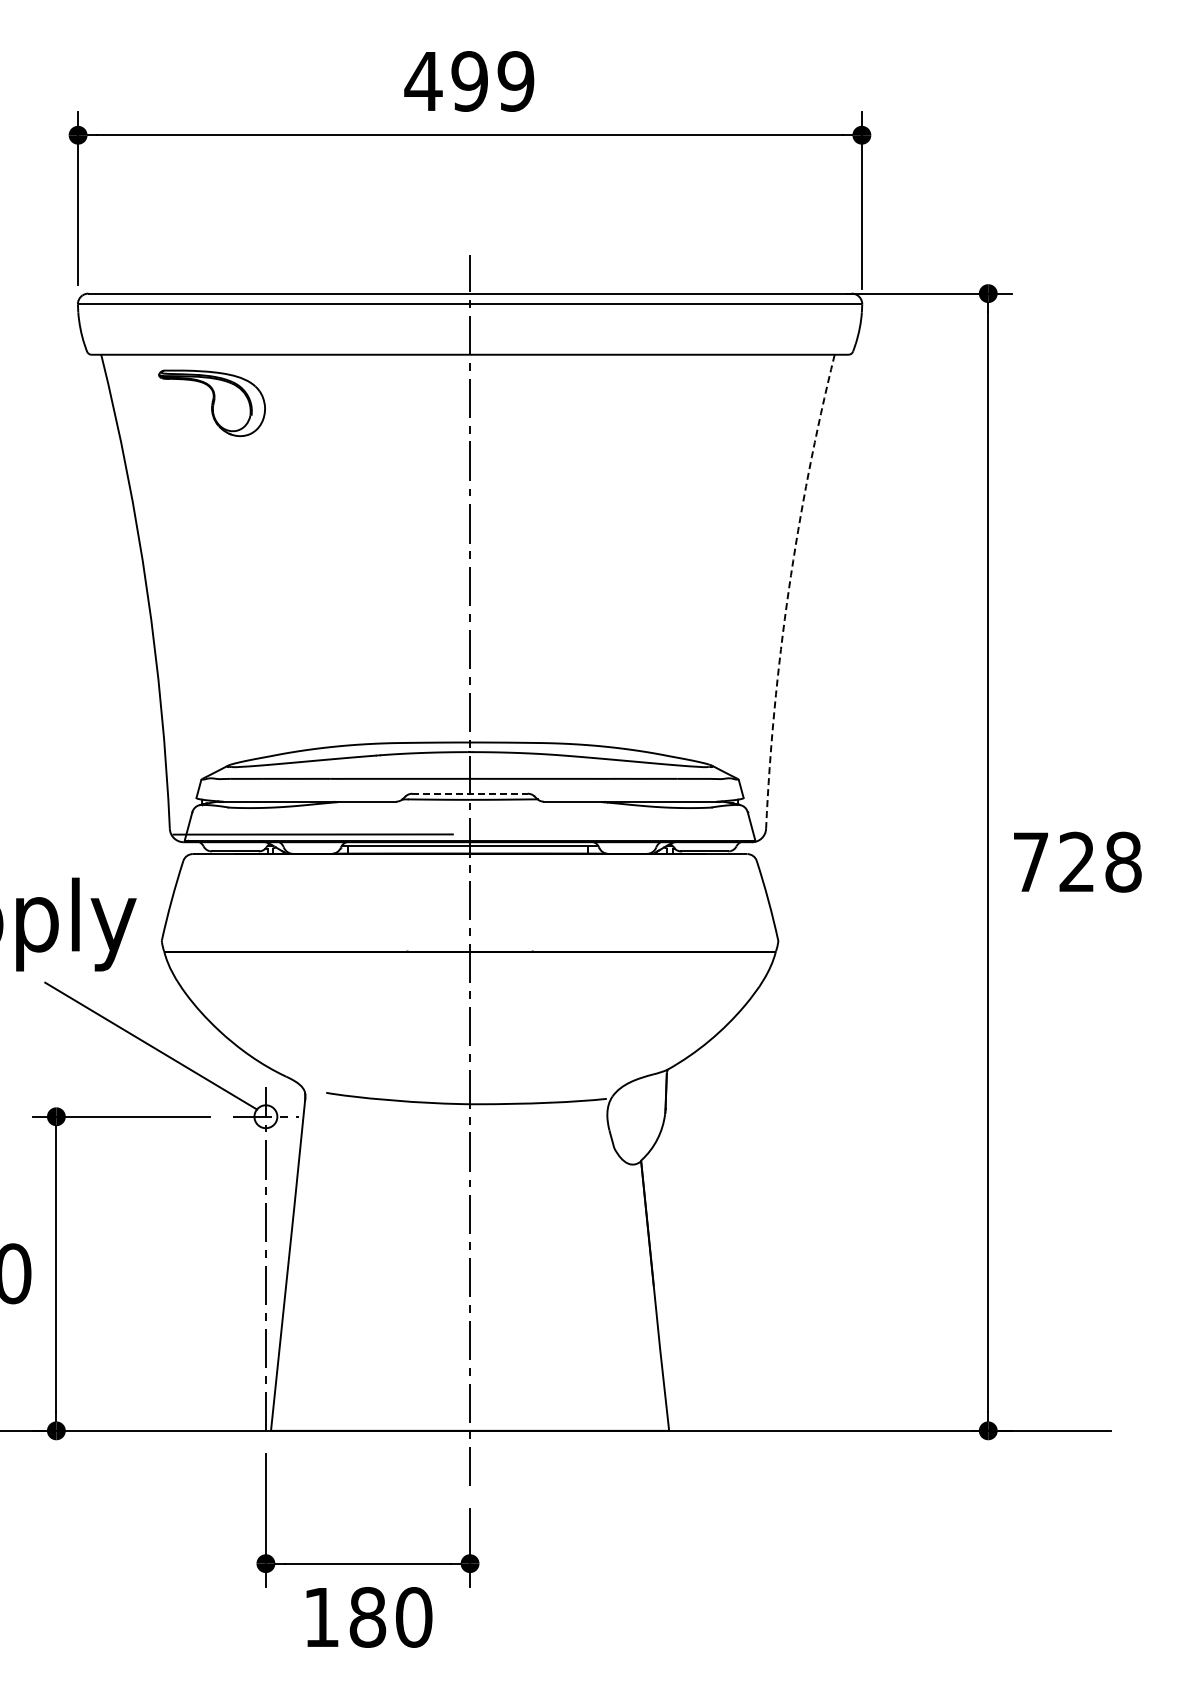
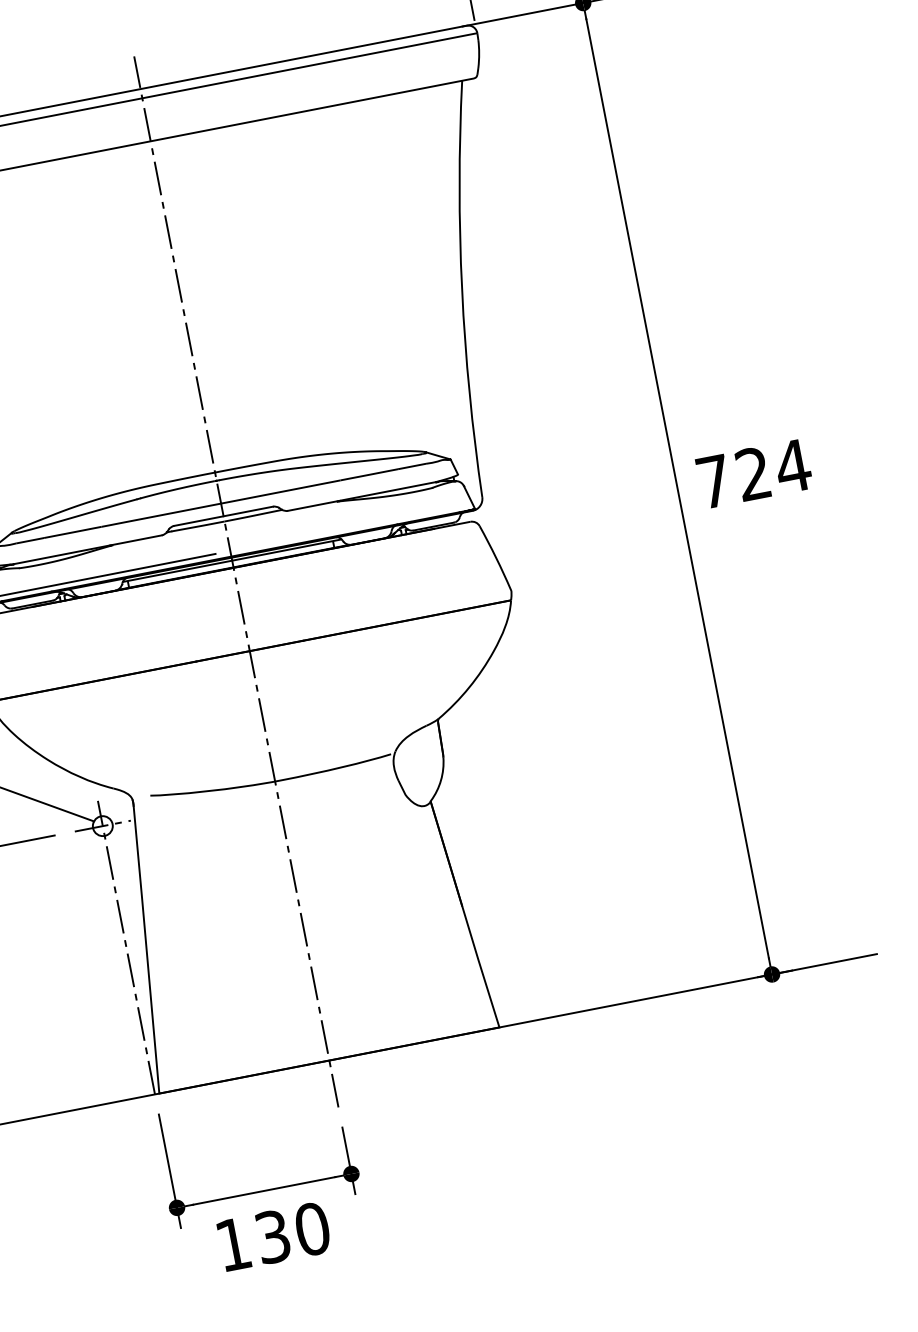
arc: (788, 590) -> (461, 289), dashed -> solid
line: (470, 793) -> (223, 516), dashed -> solid
text: (1123, 861) -> (793, 465), 728 -> 724
text: (367, 1617) -> (272, 1237), 180 -> 130

